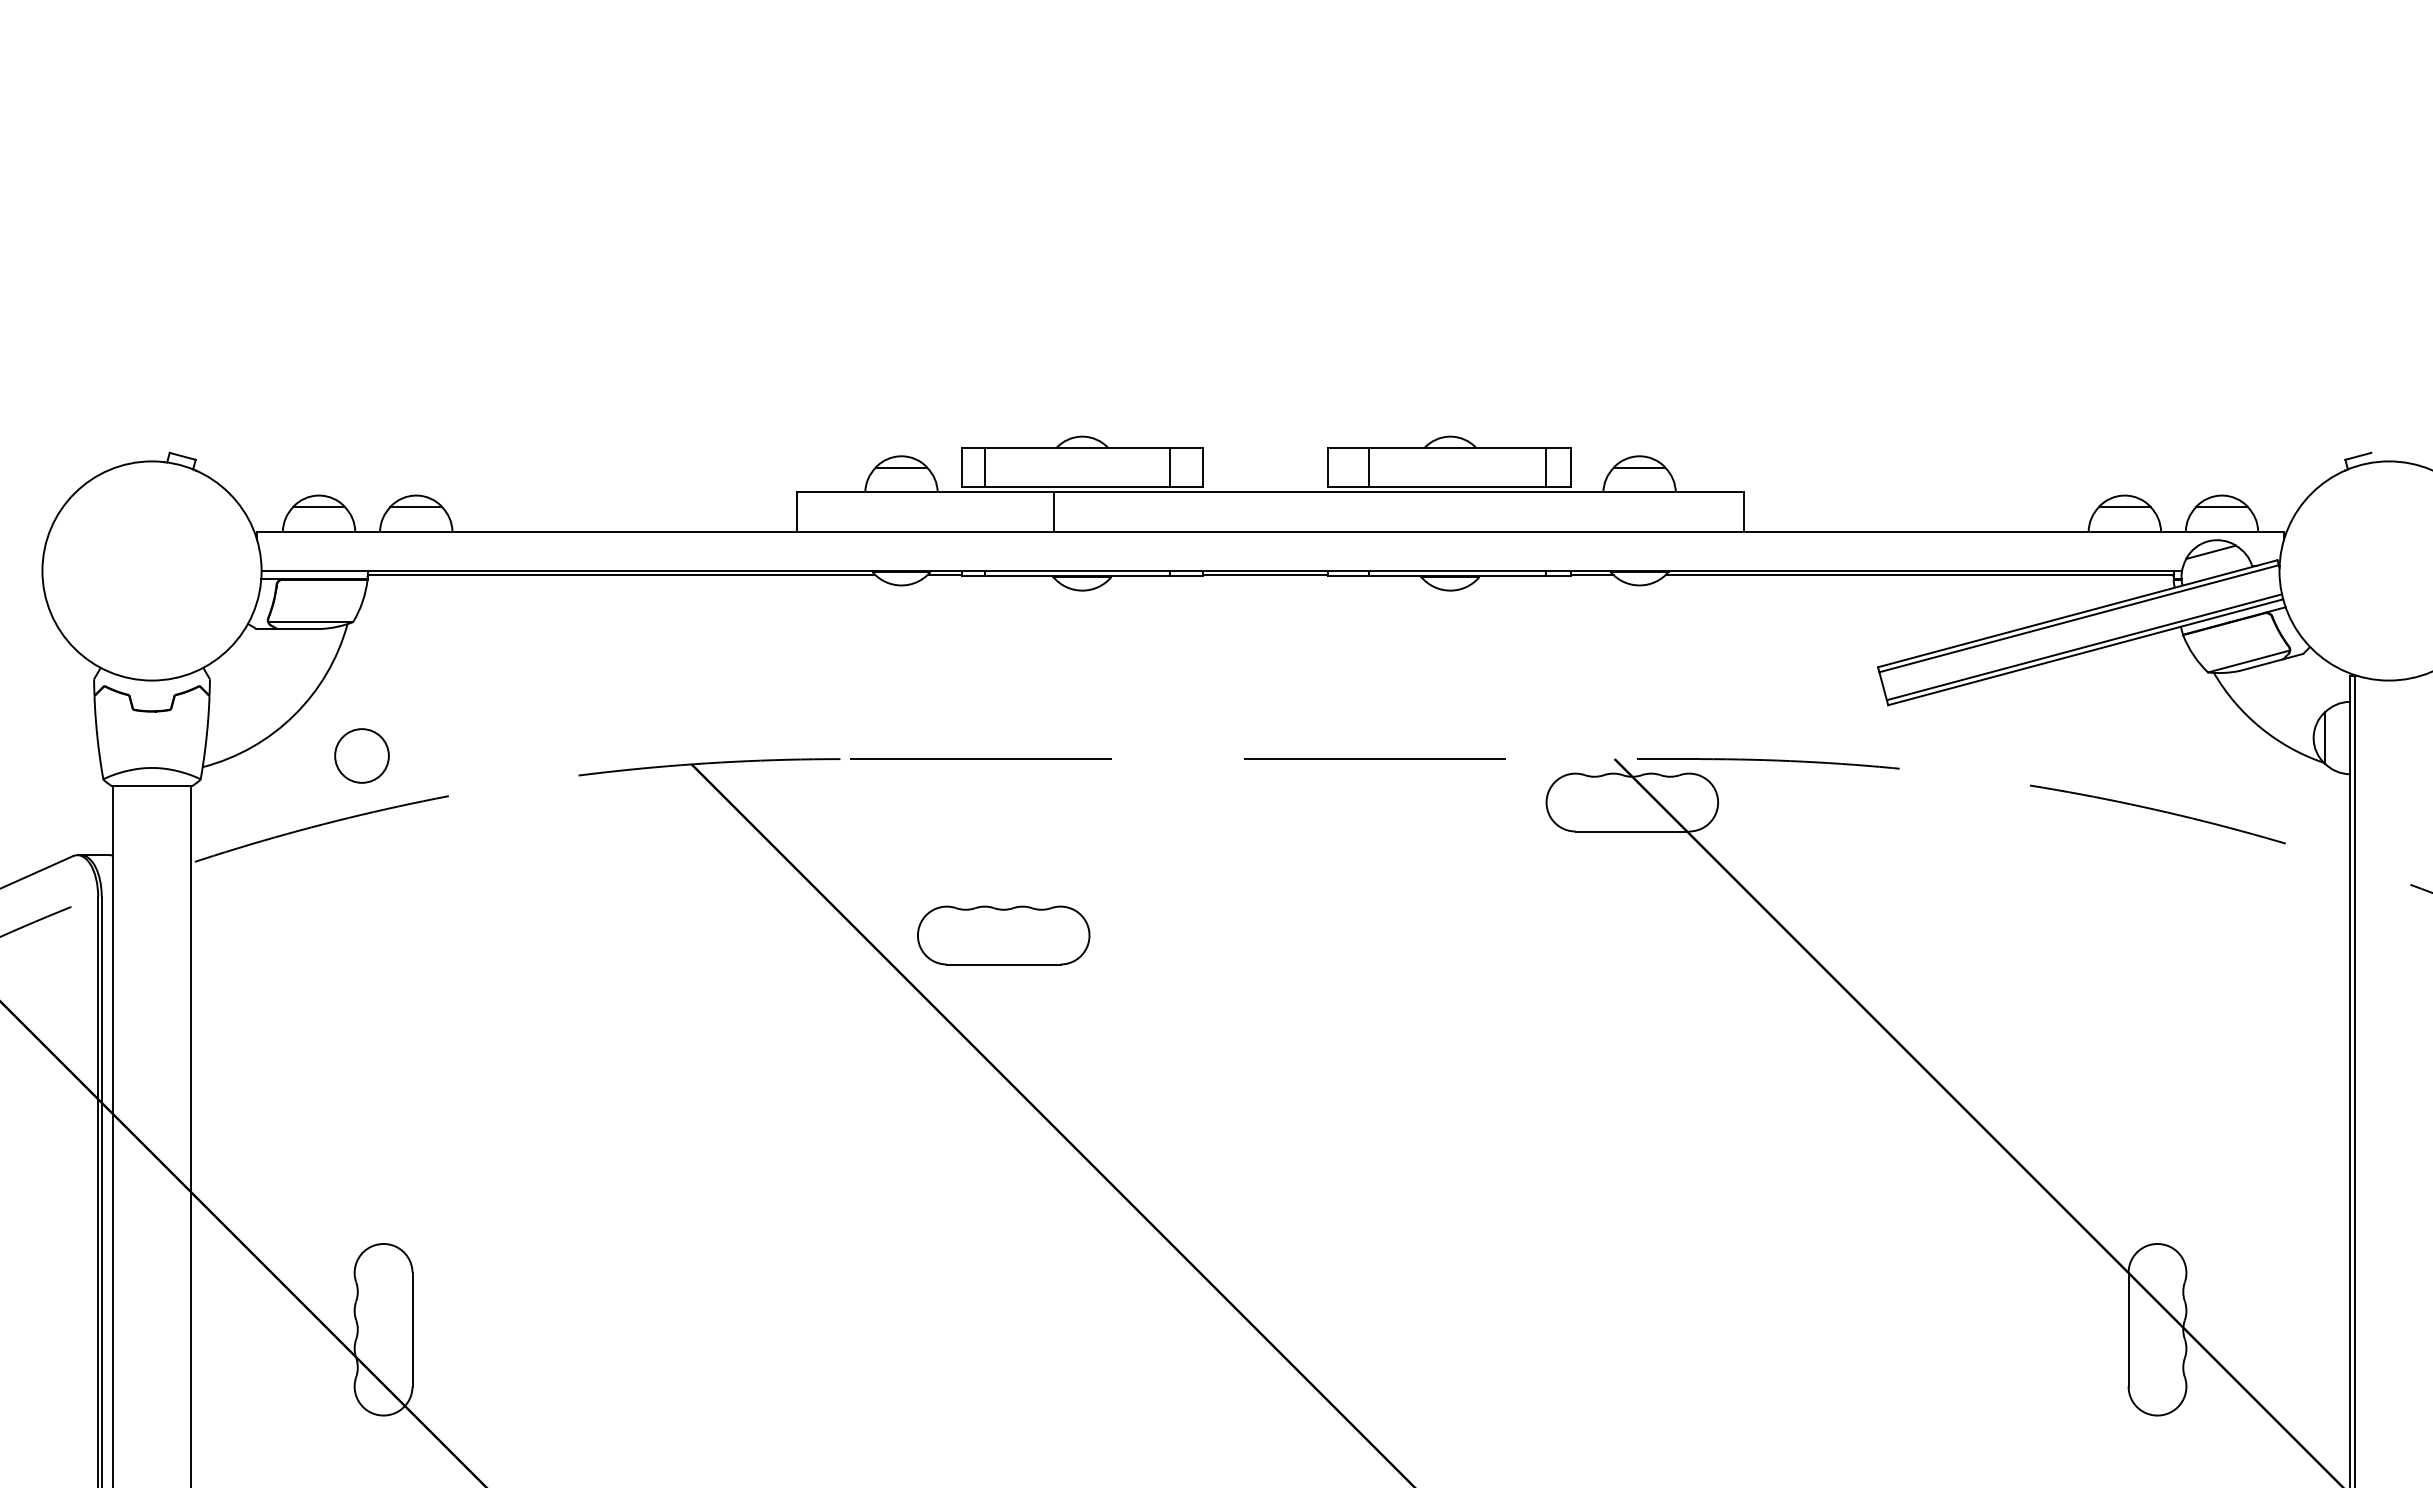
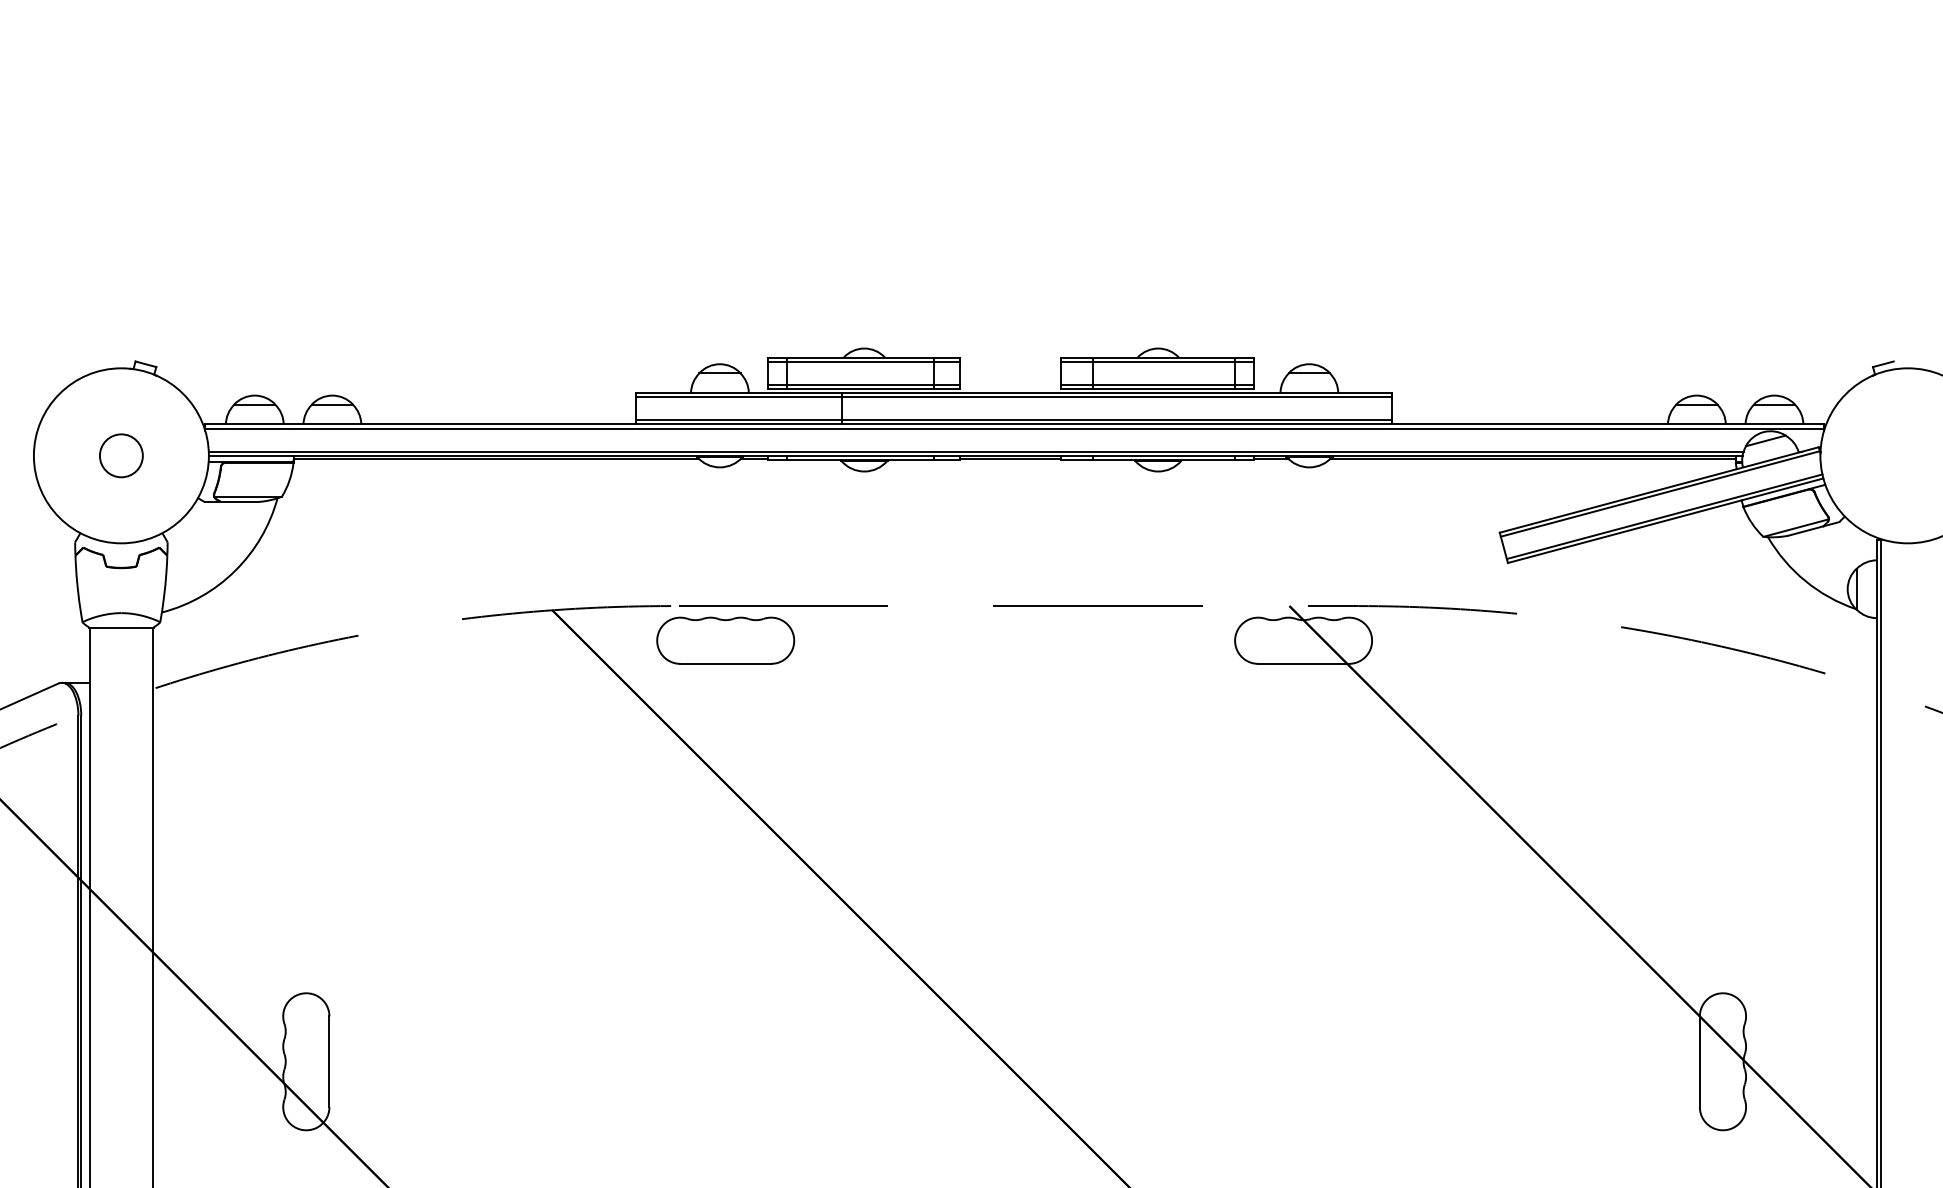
line: (1082, 453) -> (864, 362), added
line: (1449, 453) -> (1157, 362), added
line: (1082, 482) -> (864, 385), added
line: (1449, 482) -> (1157, 385), added
line: (1269, 497) -> (1013, 397), added
line: (1269, 526) -> (1013, 420), added
line: (1270, 536) -> (1014, 428), added
line: (1222, 565) -> (976, 451), added
circle: (361, 755) -> (120, 455), moved
part: (1003, 935) -> (725, 640), moved

